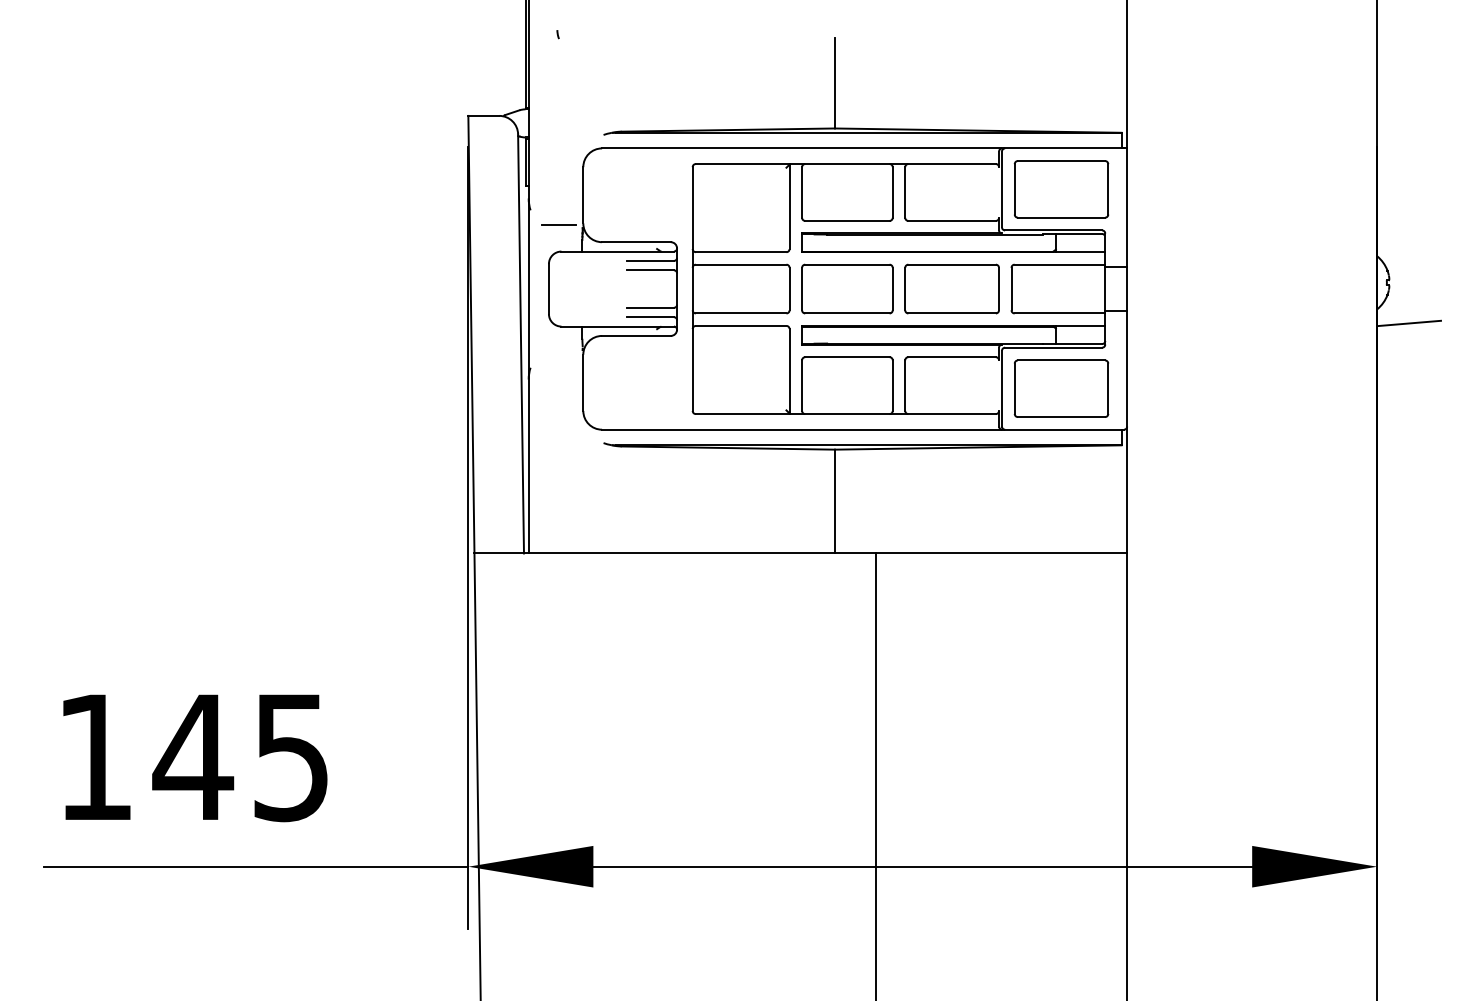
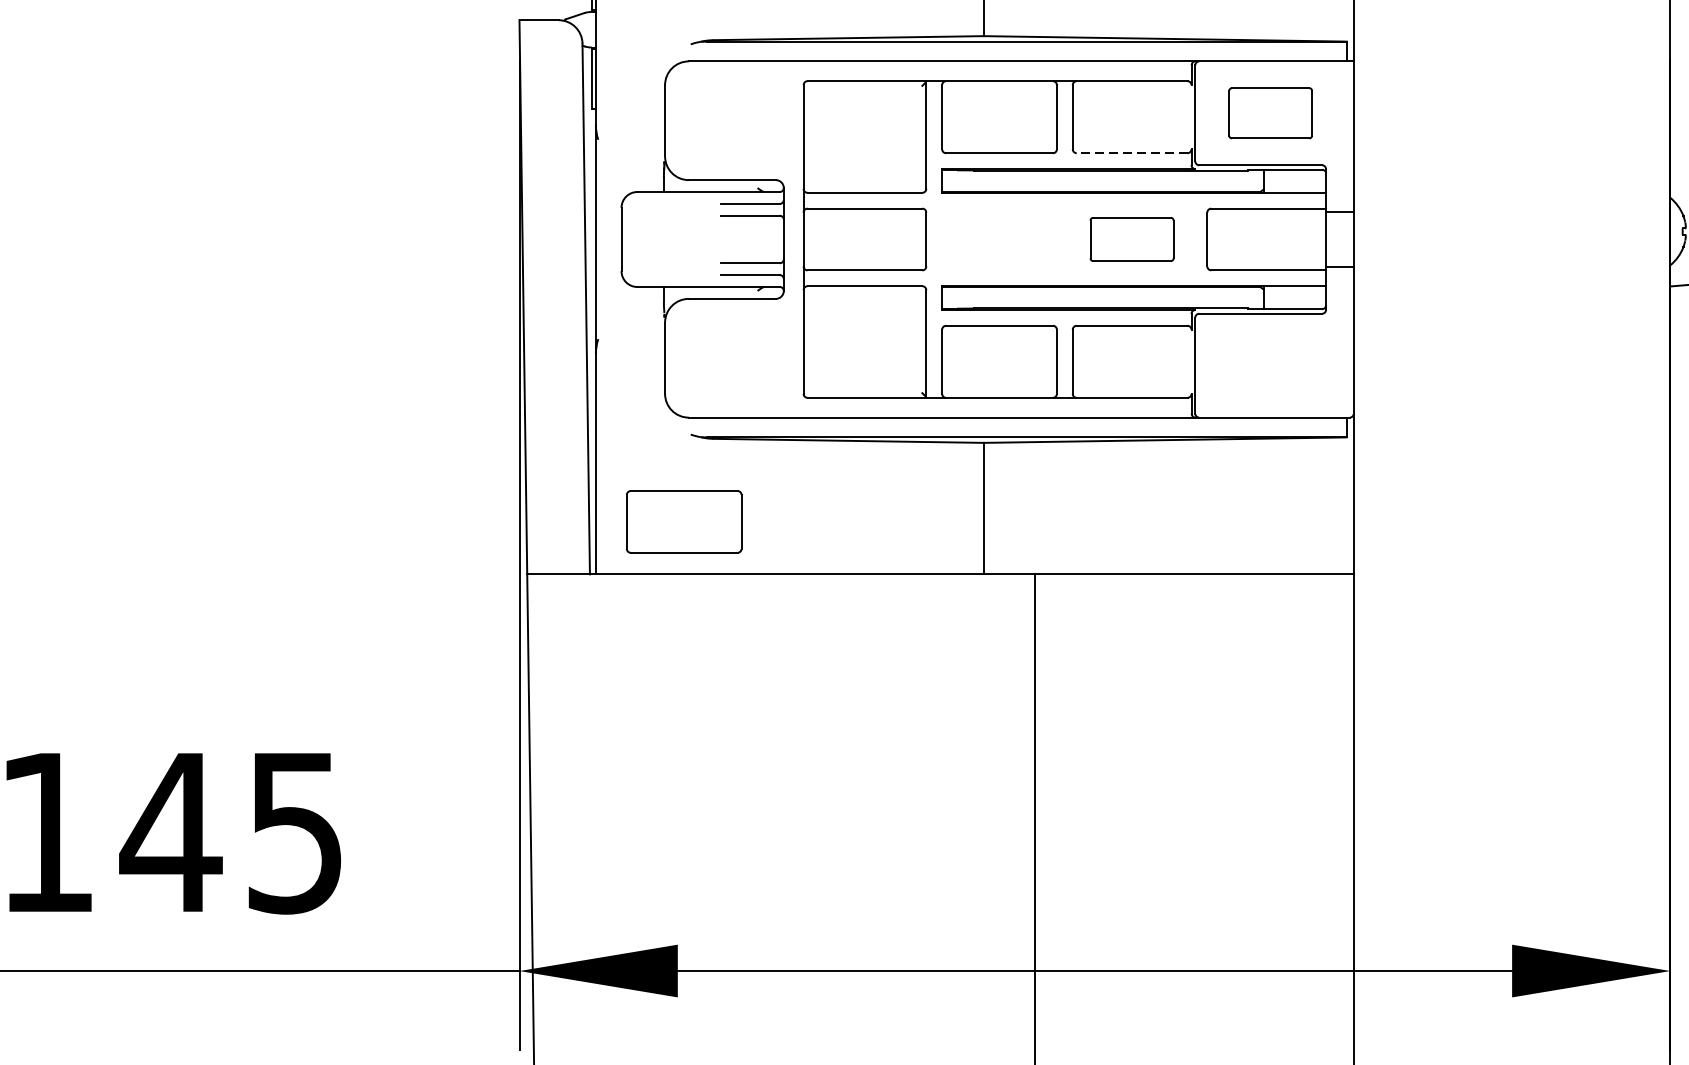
part: (1061, 189) -> (1270, 113), size x0.7
line: (952, 220) -> (1132, 152), solid -> dashed
line: (558, 225) -> (633, 159), removed
part: (847, 288) -> (684, 521), moved
part: (951, 288) -> (1131, 238), size x0.7
part: (1061, 388) -> (1270, 365), removed

